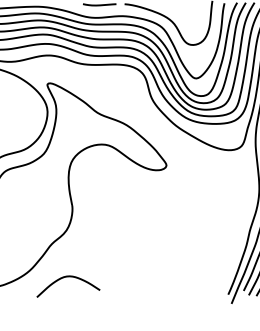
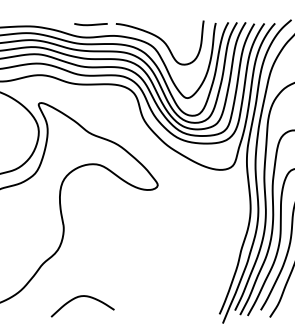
curve: (67, 277) -> (81, 297), moved

